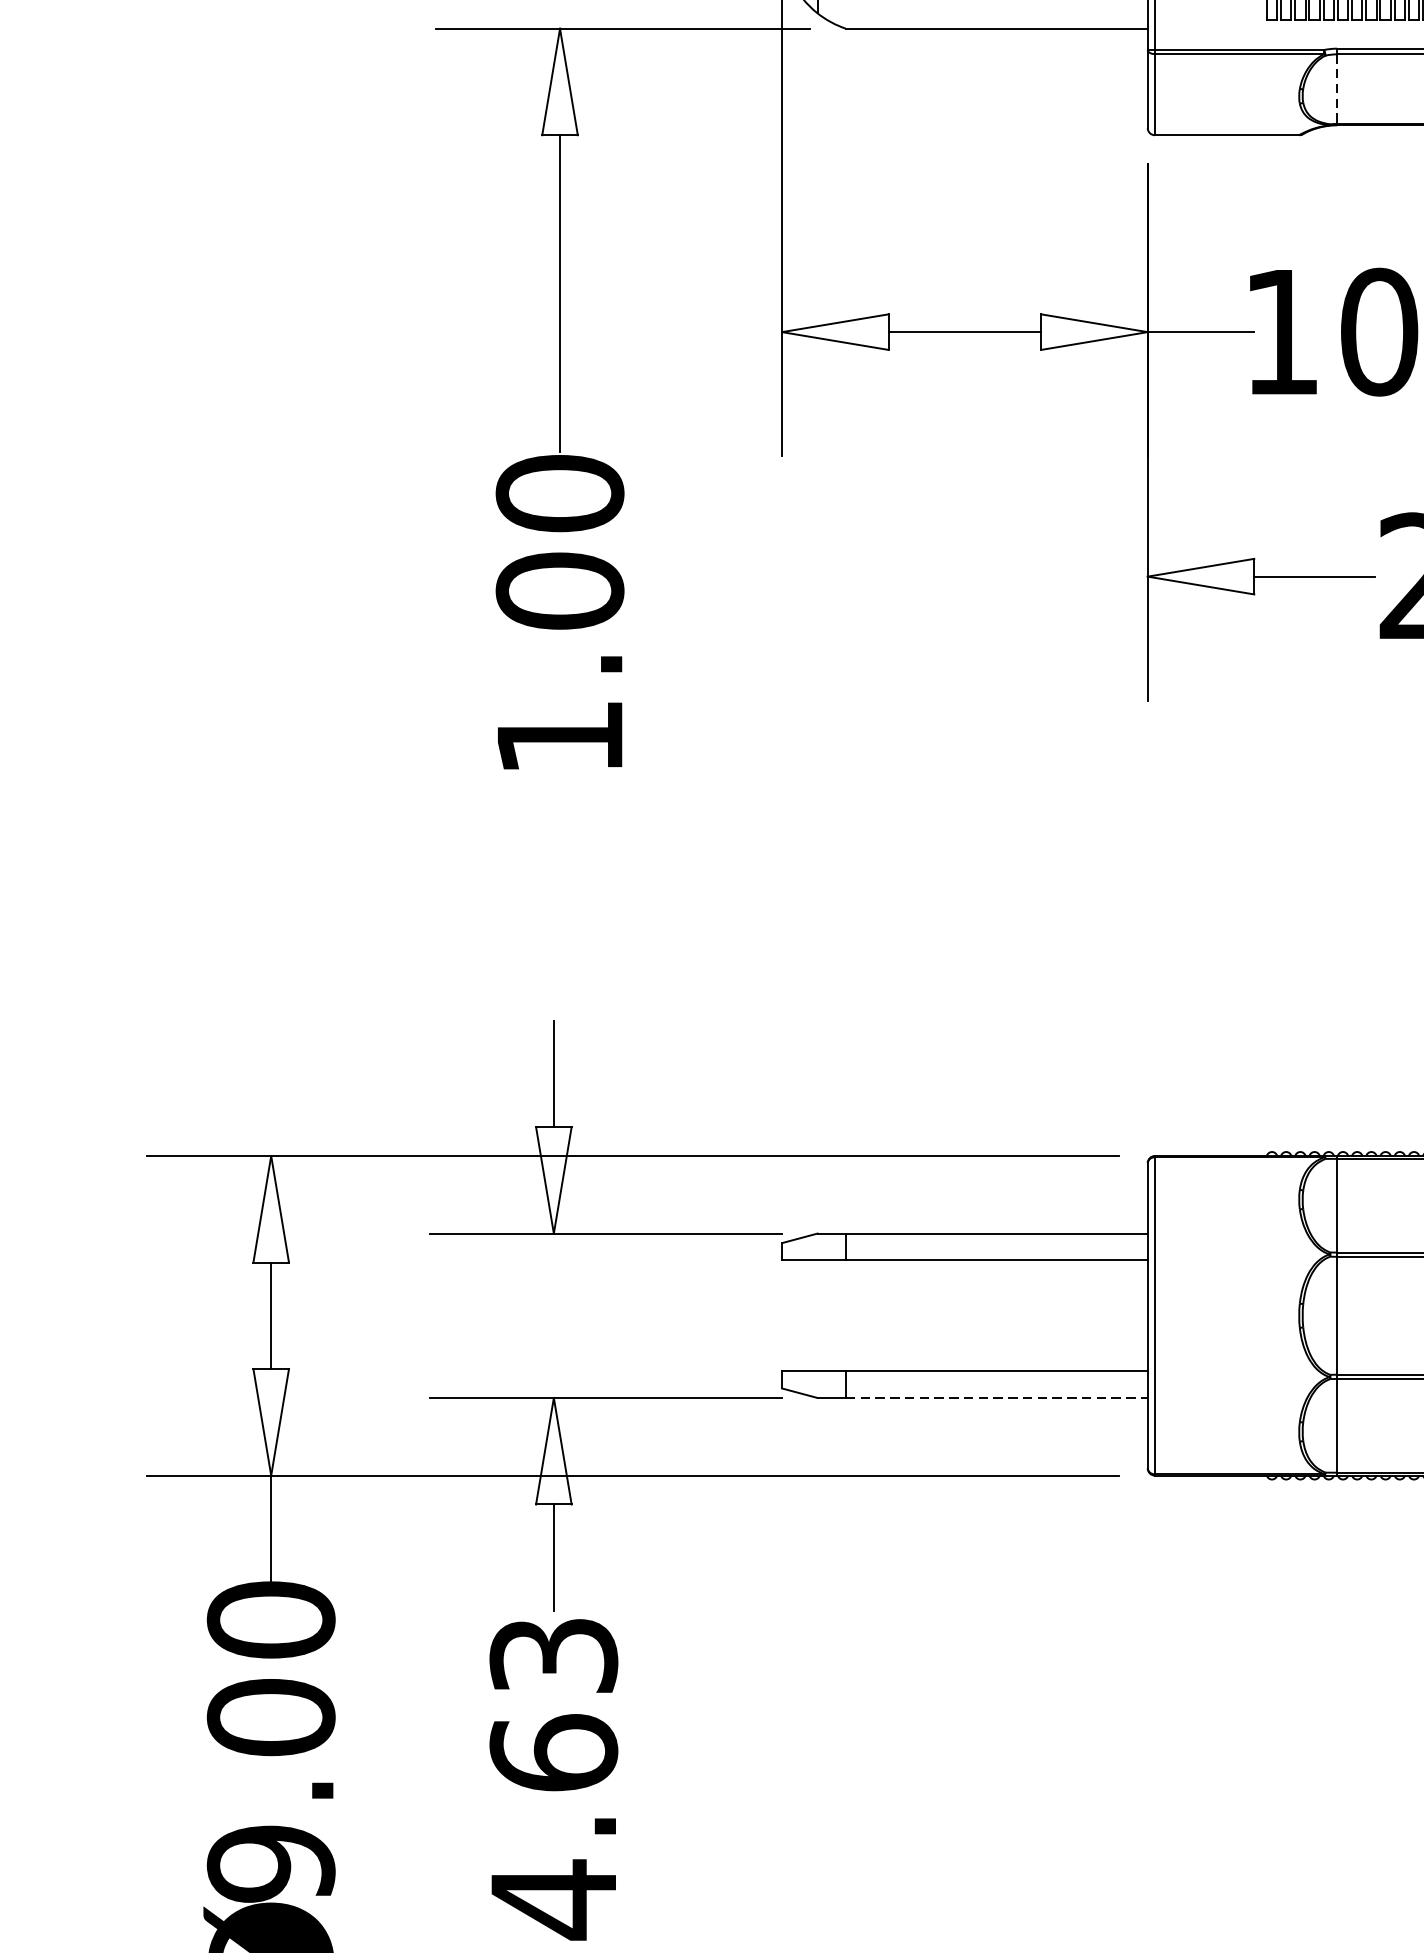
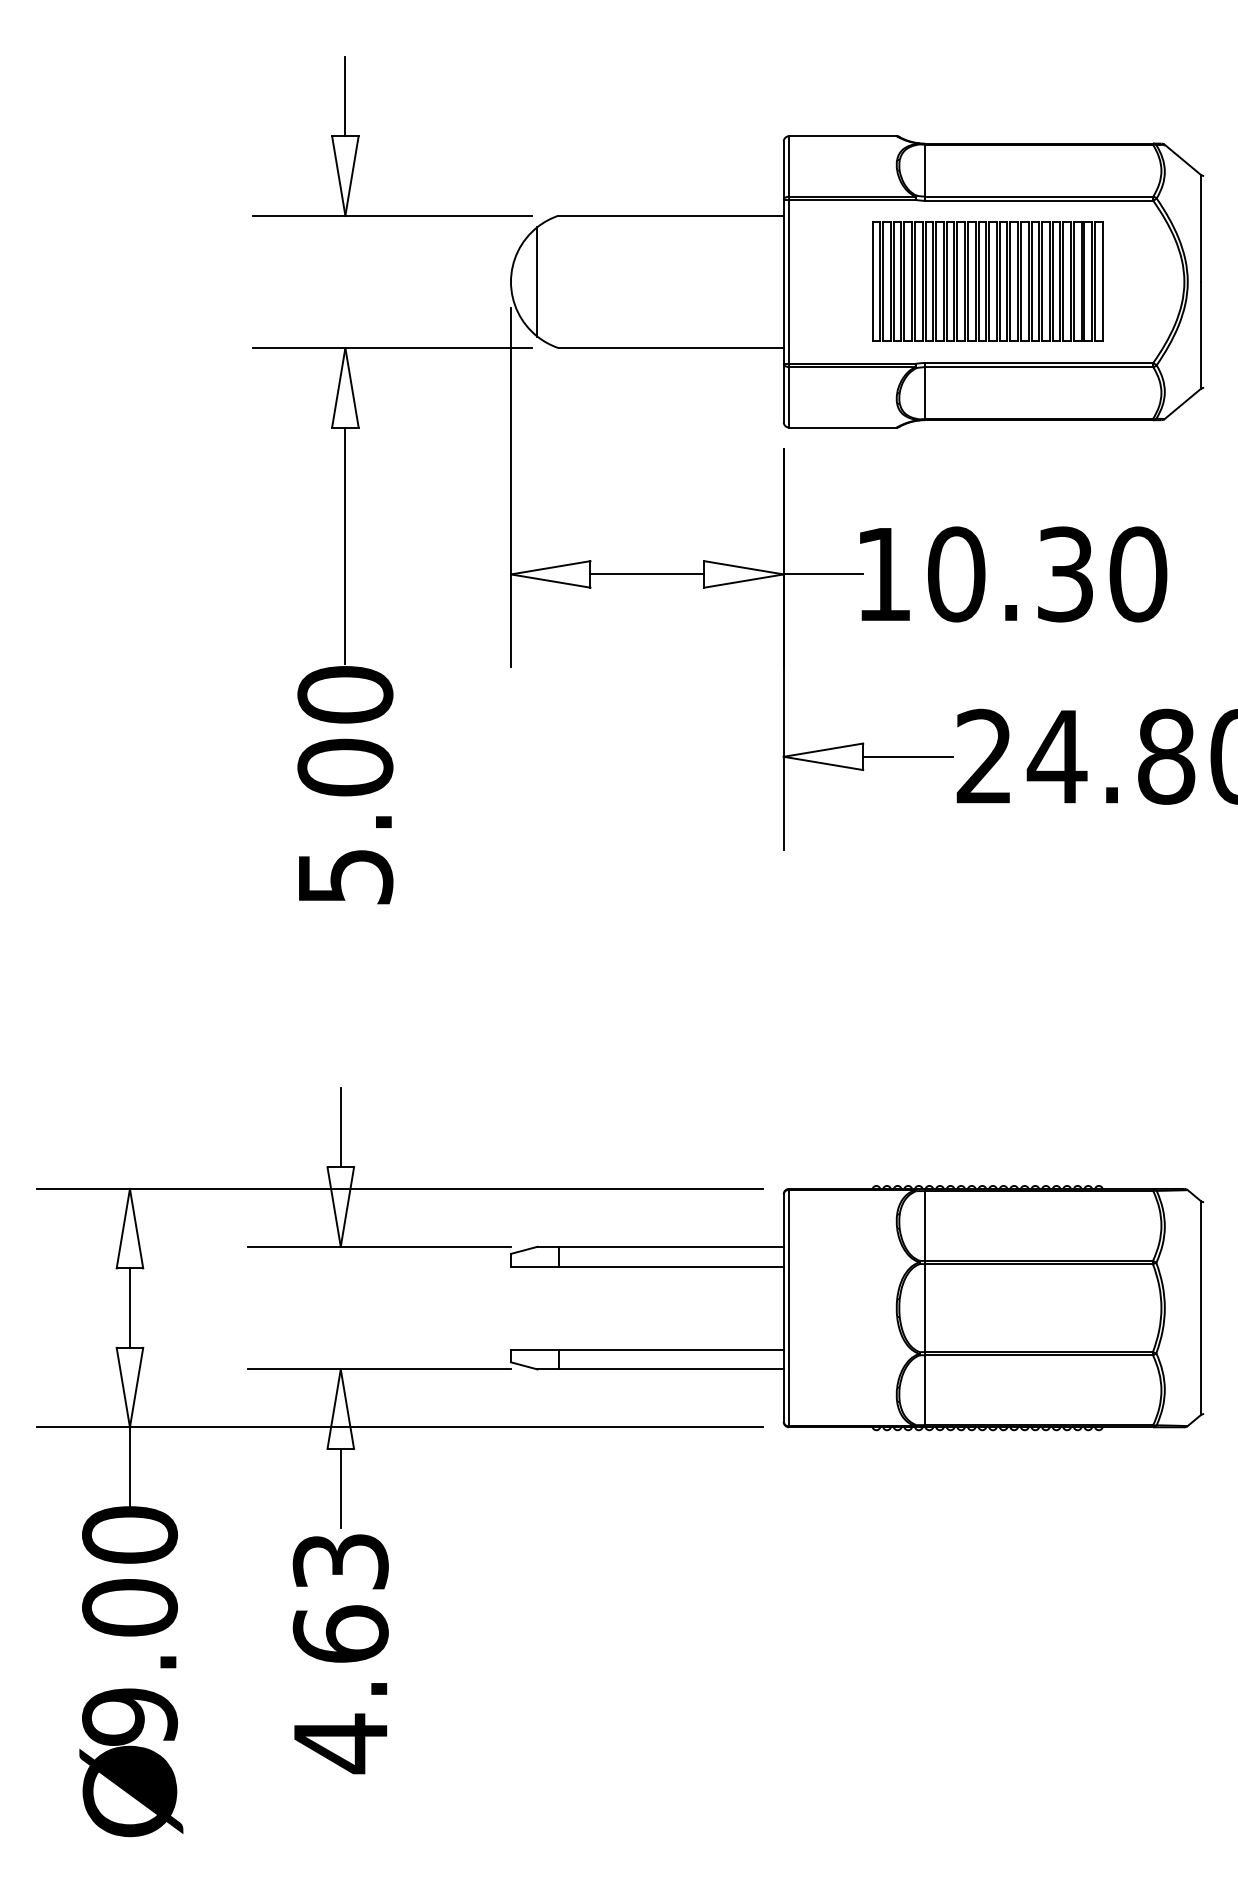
line: (1337, 89) -> (925, 393), dashed -> solid
text: (561, 738) -> (346, 877), 1.00 -> 5.00
line: (997, 1398) -> (671, 1369), dashed -> solid

